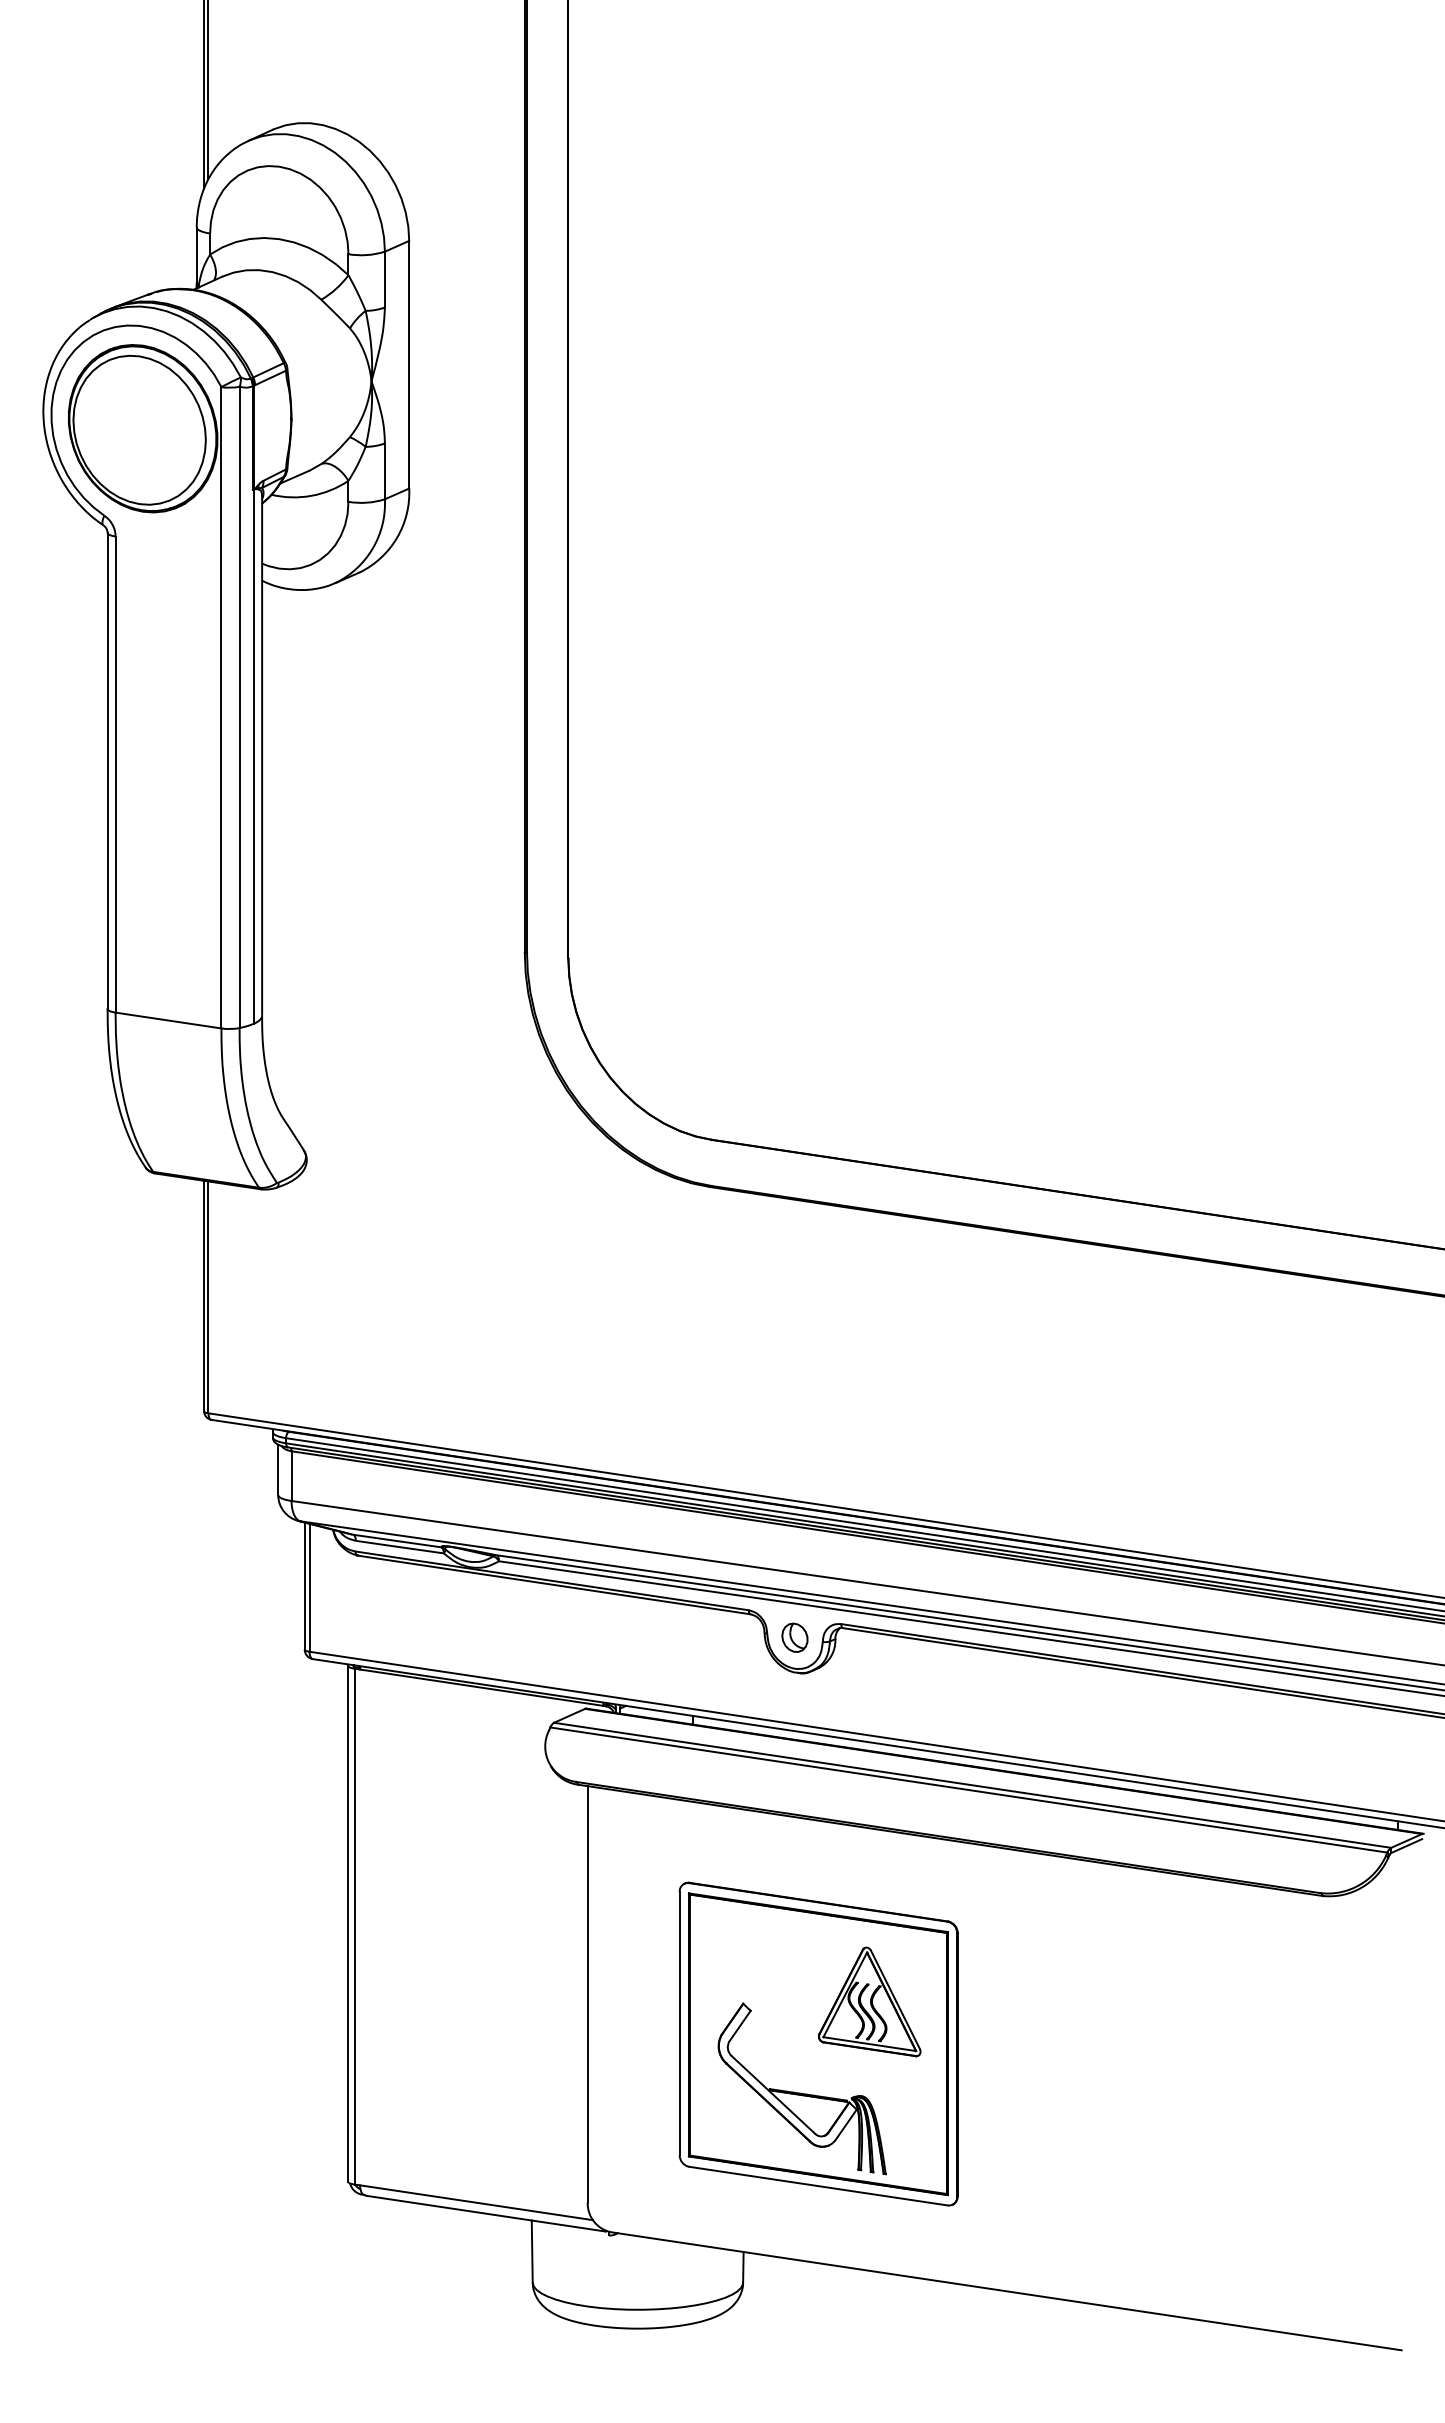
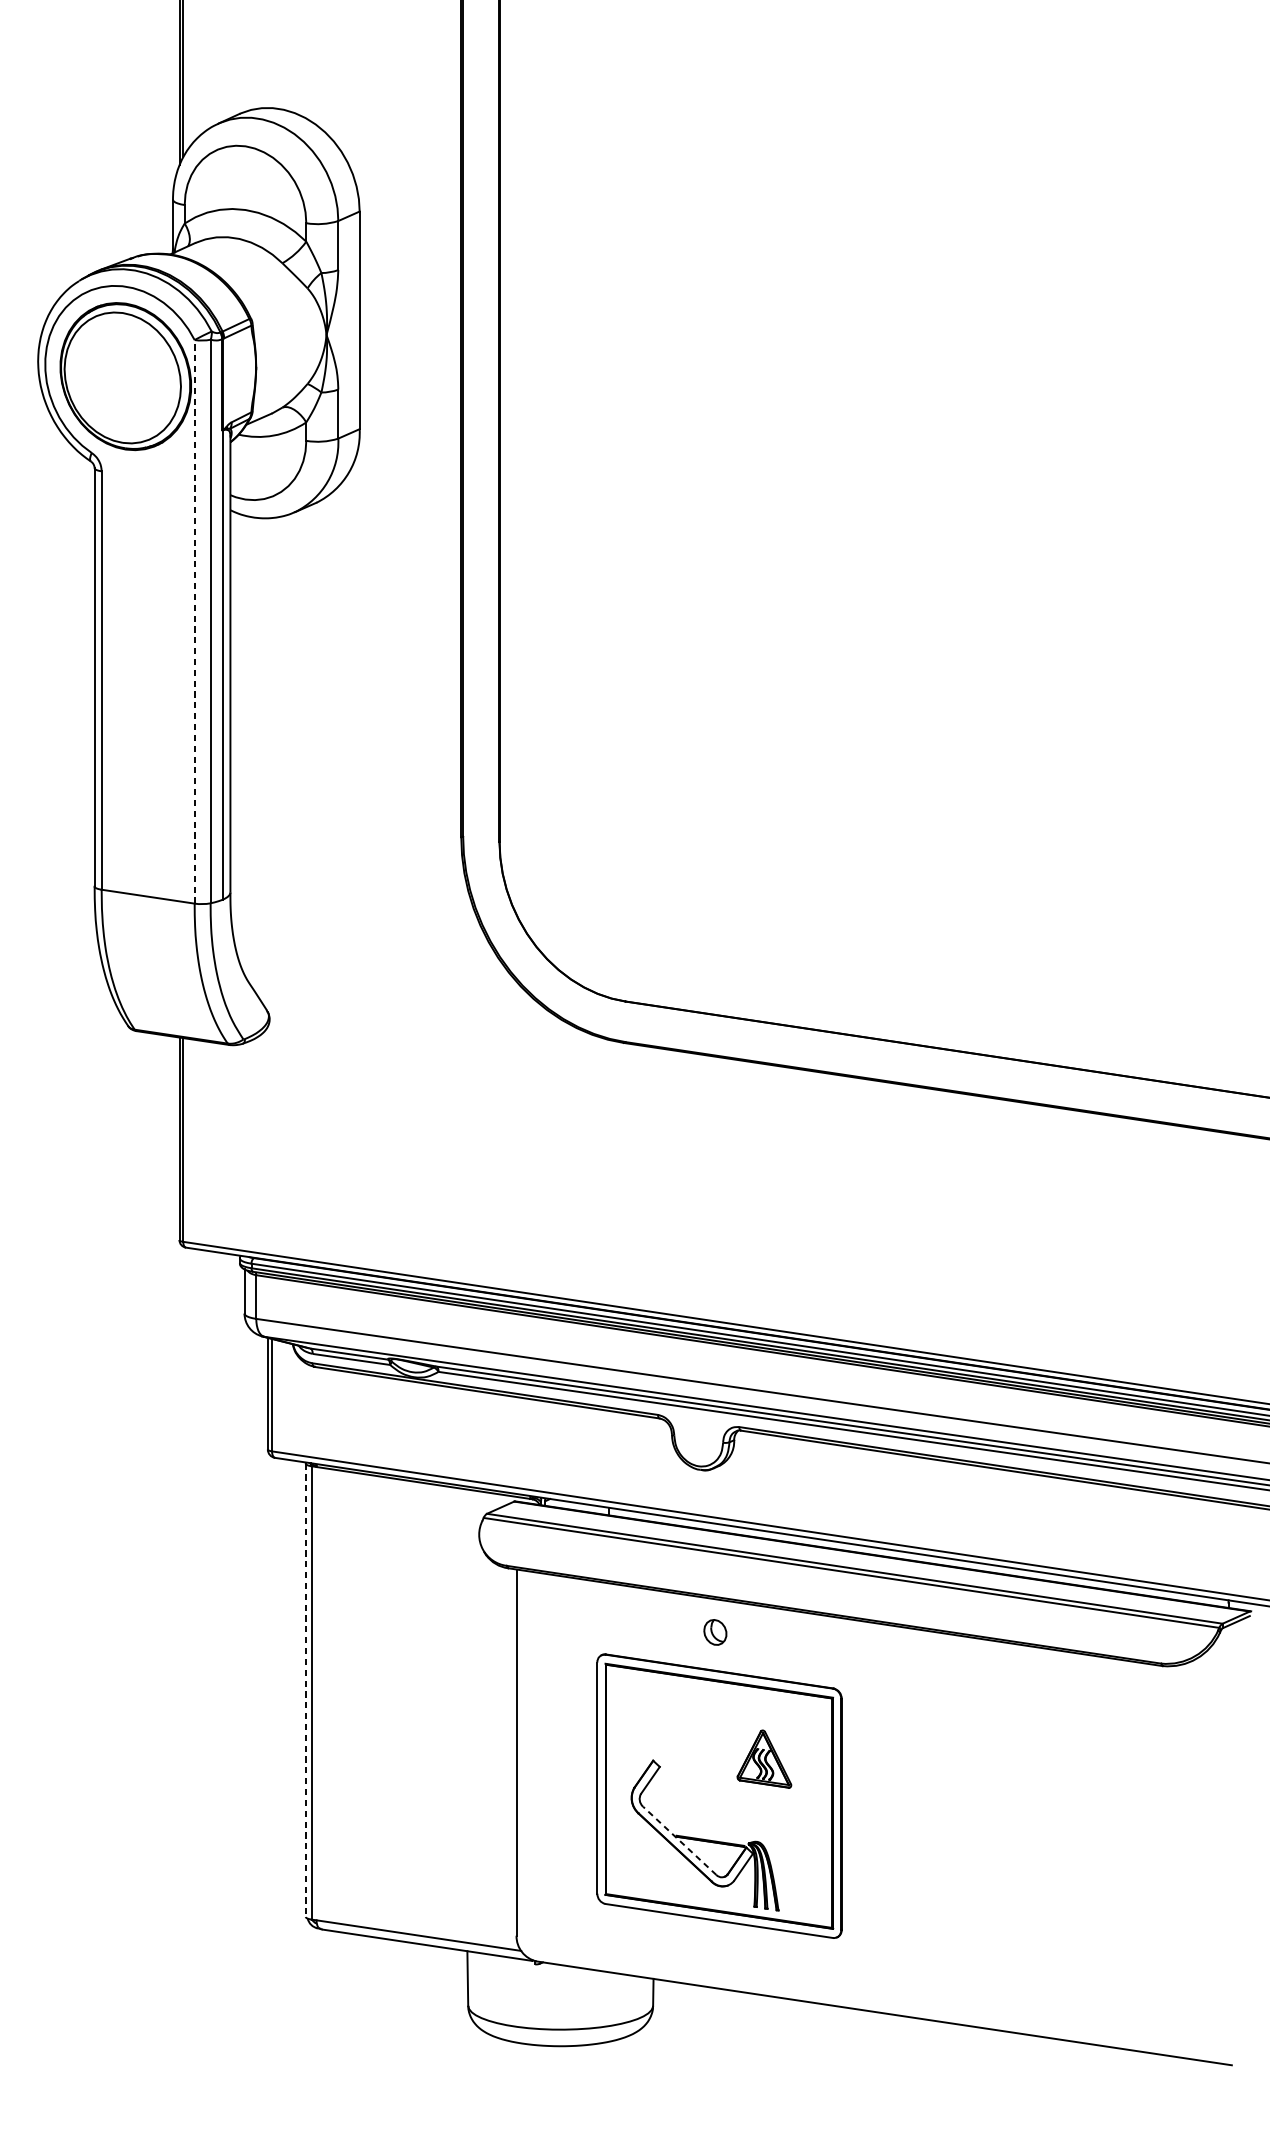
line: (221, 707) -> (194, 621), solid -> dashed
part: (794, 1637) -> (714, 1632), moved
line: (347, 1923) -> (305, 1690), solid -> dashed
part: (869, 2001) -> (764, 1758), size x0.6
line: (773, 2094) -> (679, 1840), solid -> dashed

